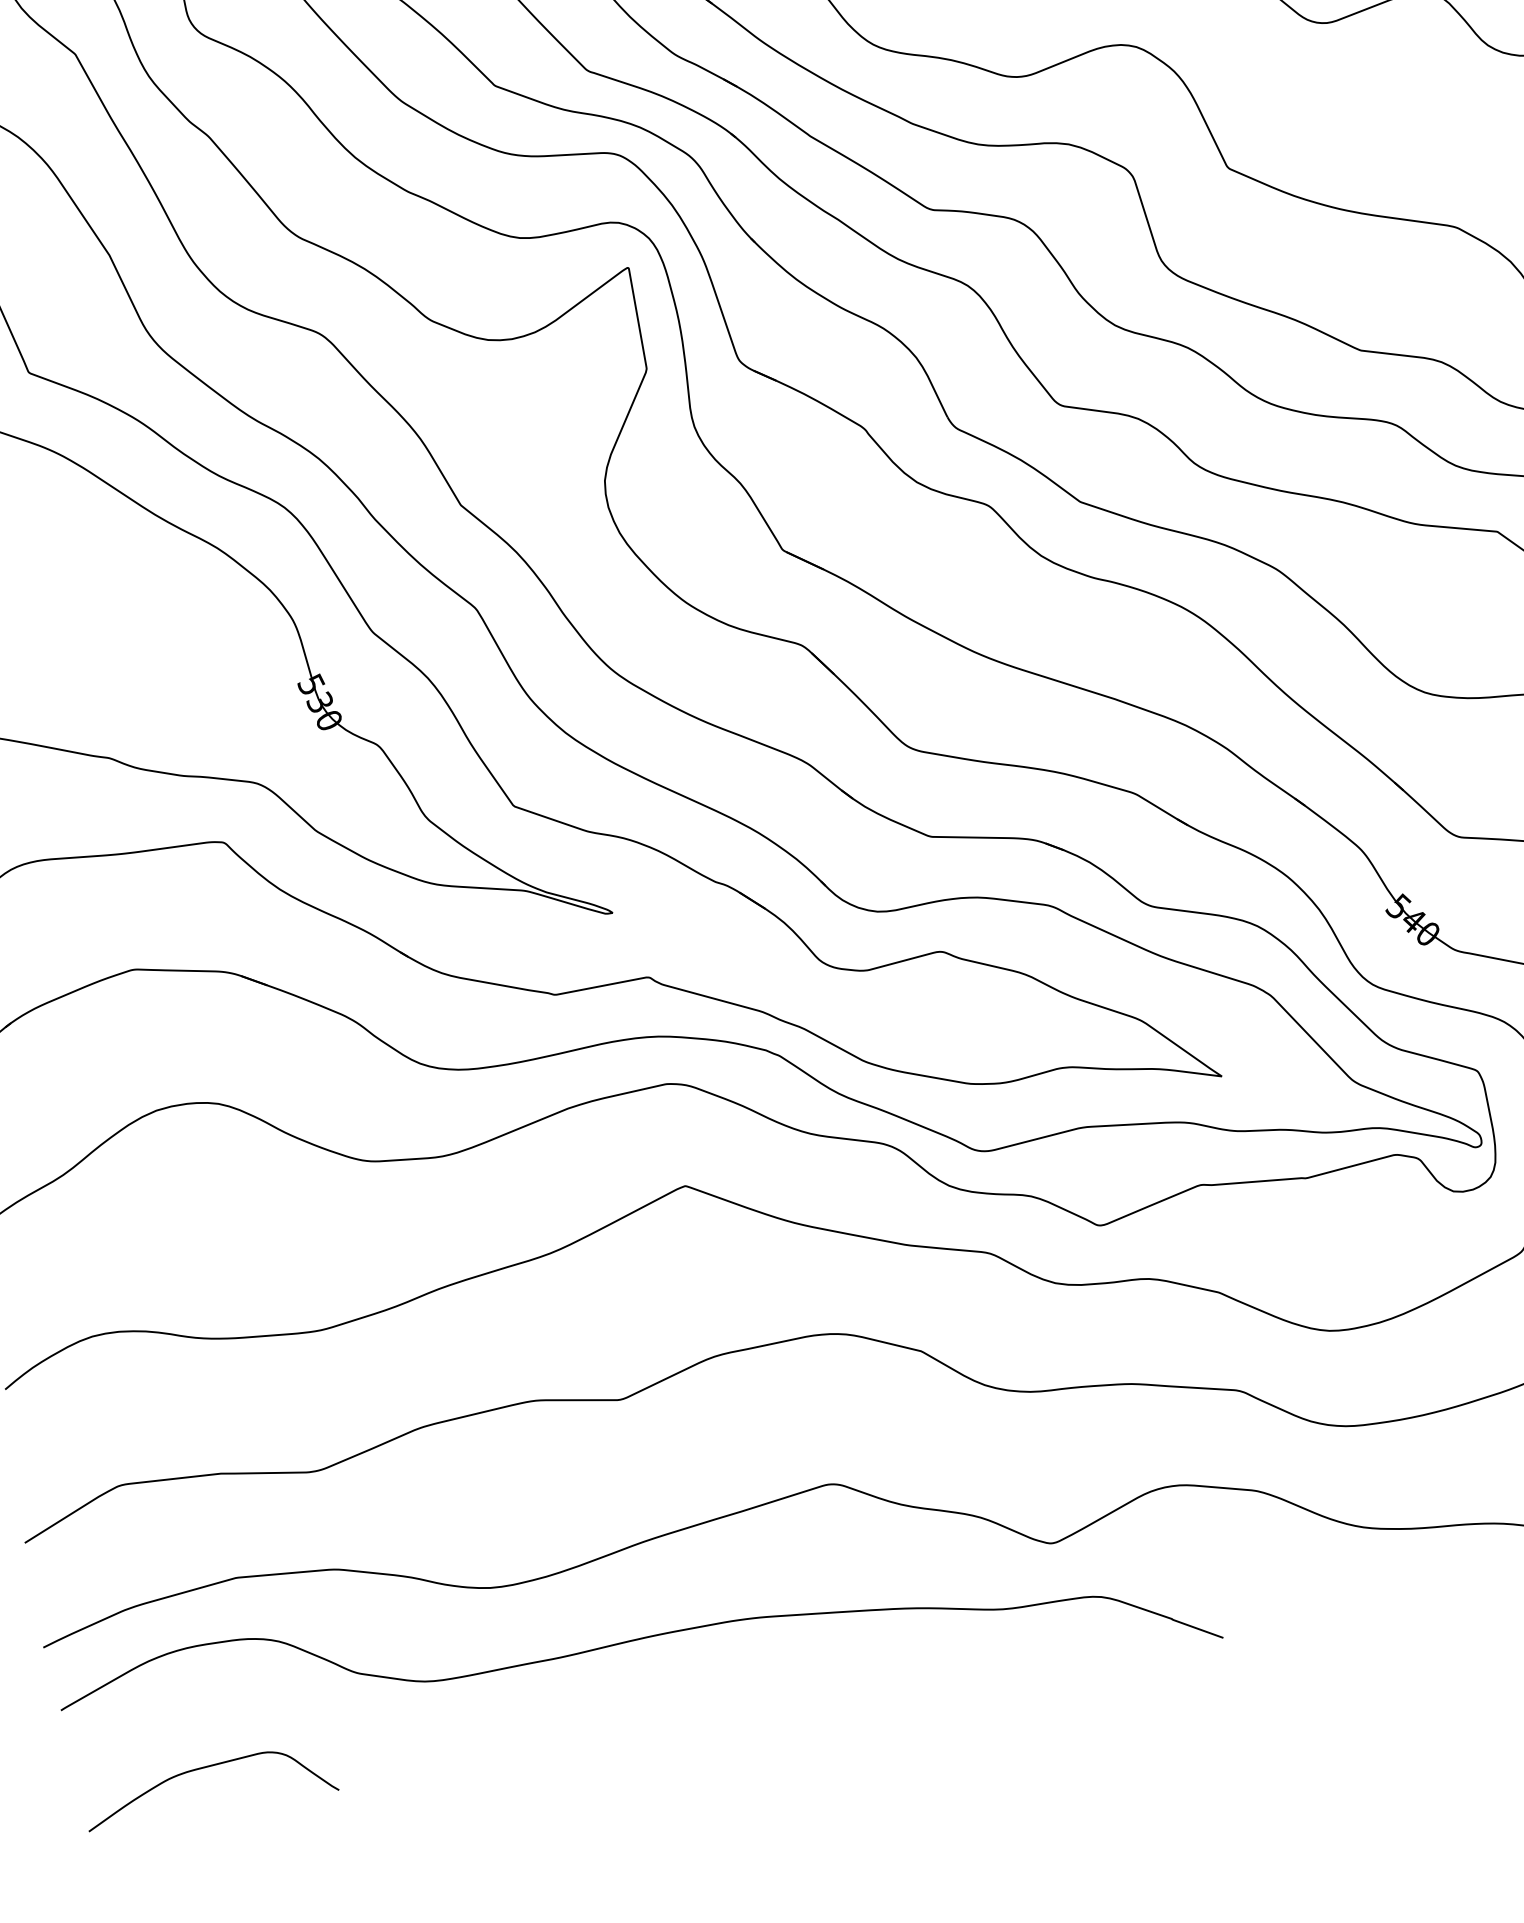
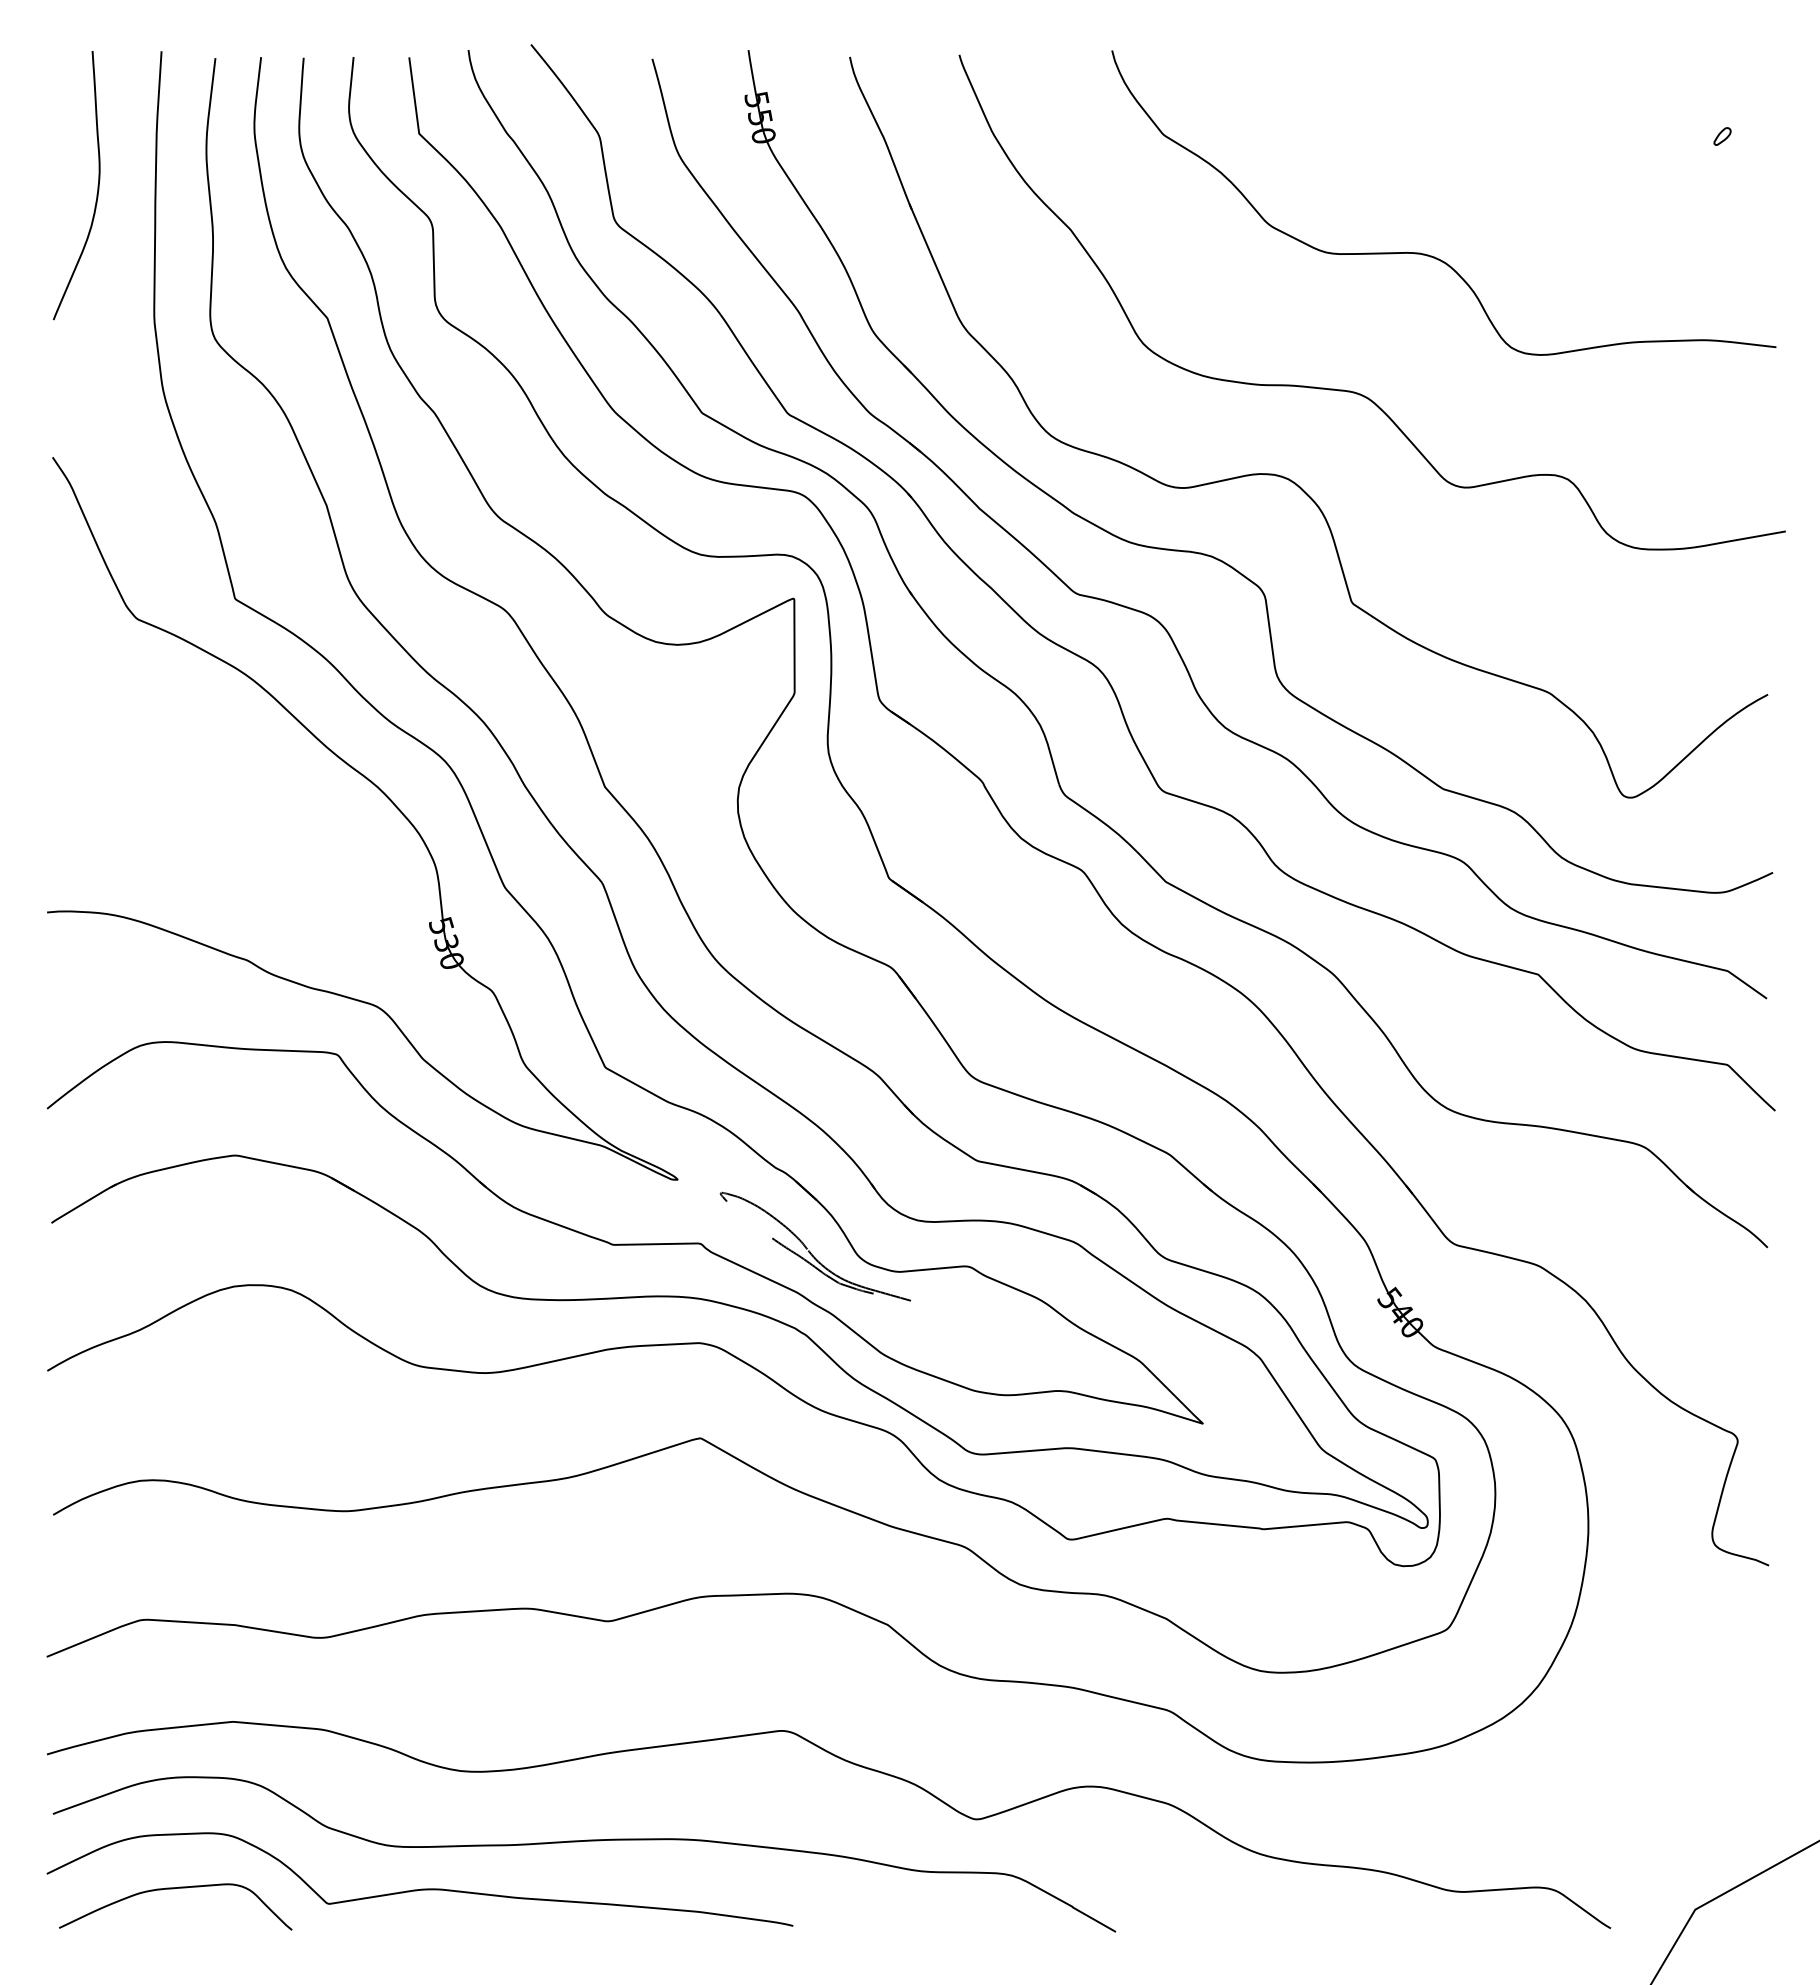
part: (767, 964) -> (809, 1250), added
curve: (470, 1721) -> (421, 1888), added

